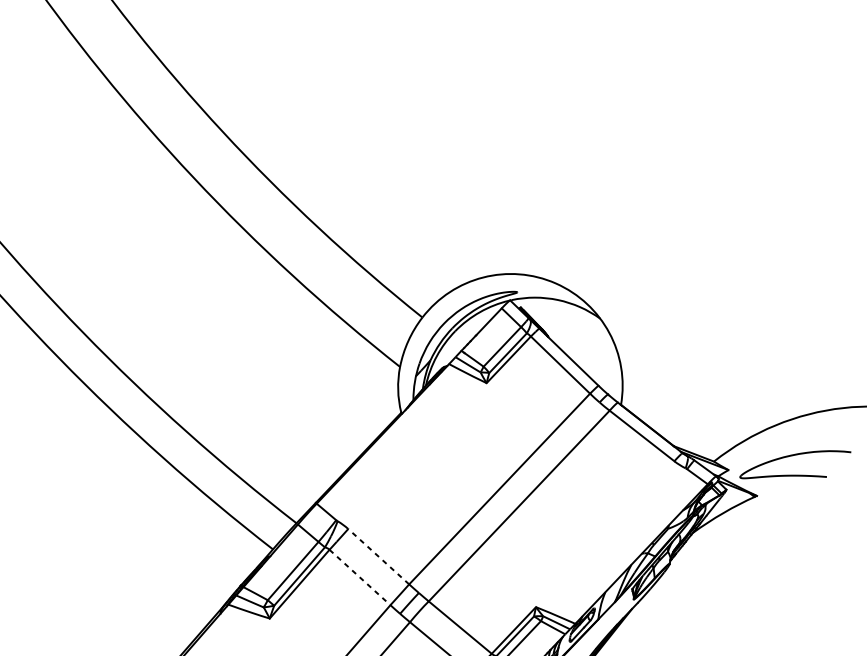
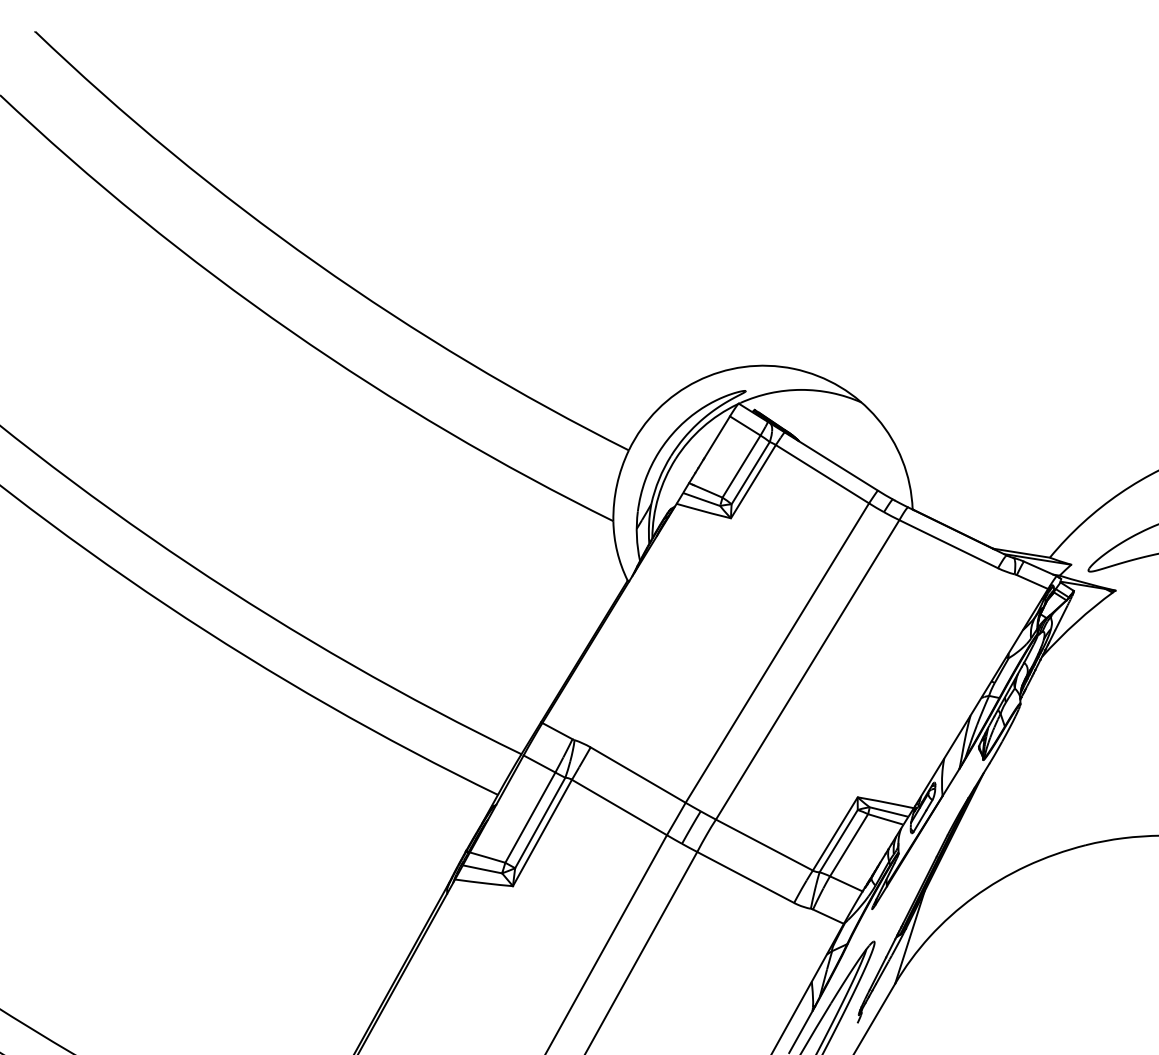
line: (378, 557) -> (638, 775), dashed -> solid
line: (360, 577) -> (619, 807), dashed -> solid

